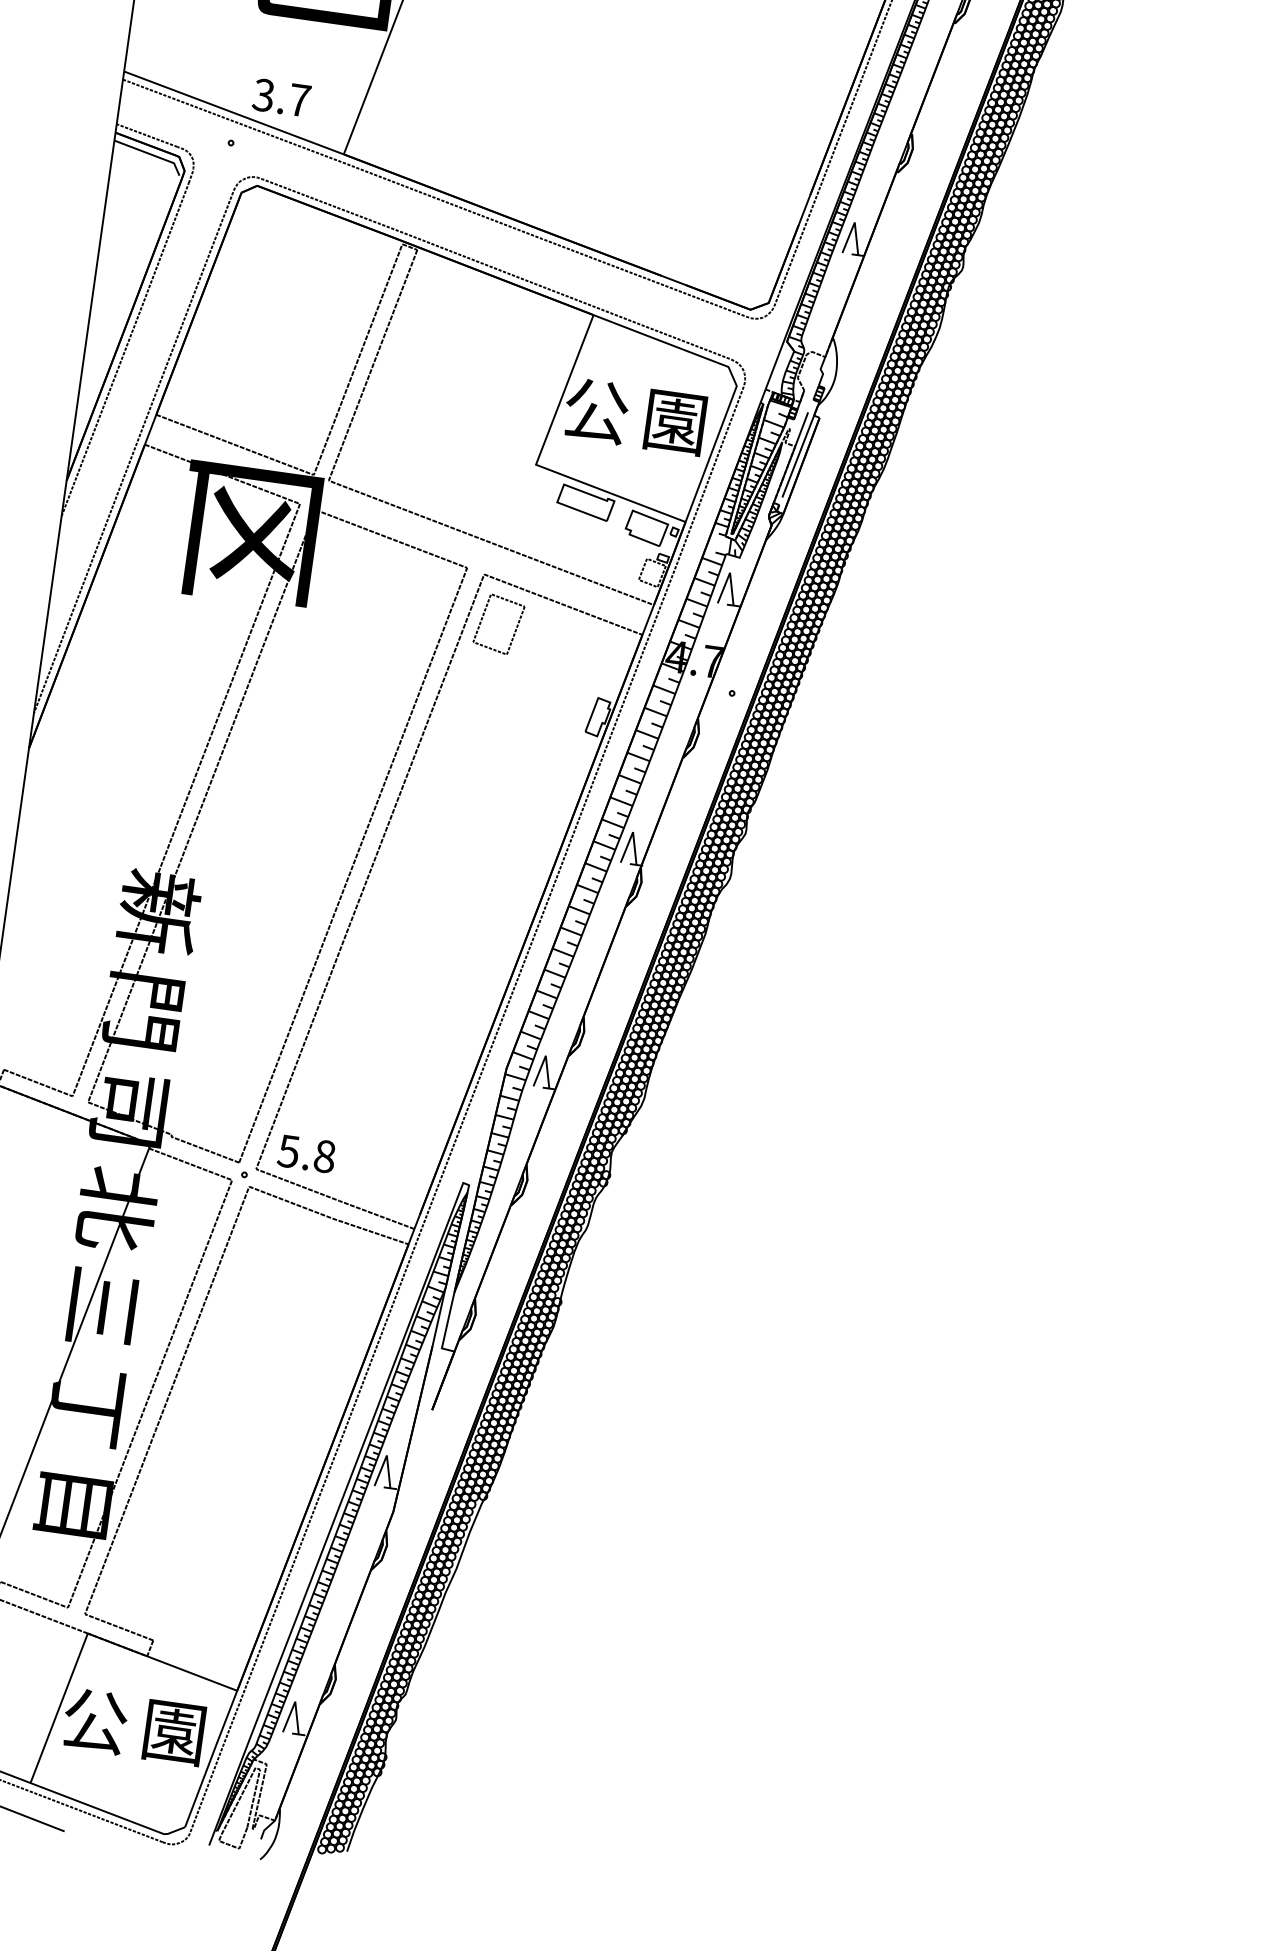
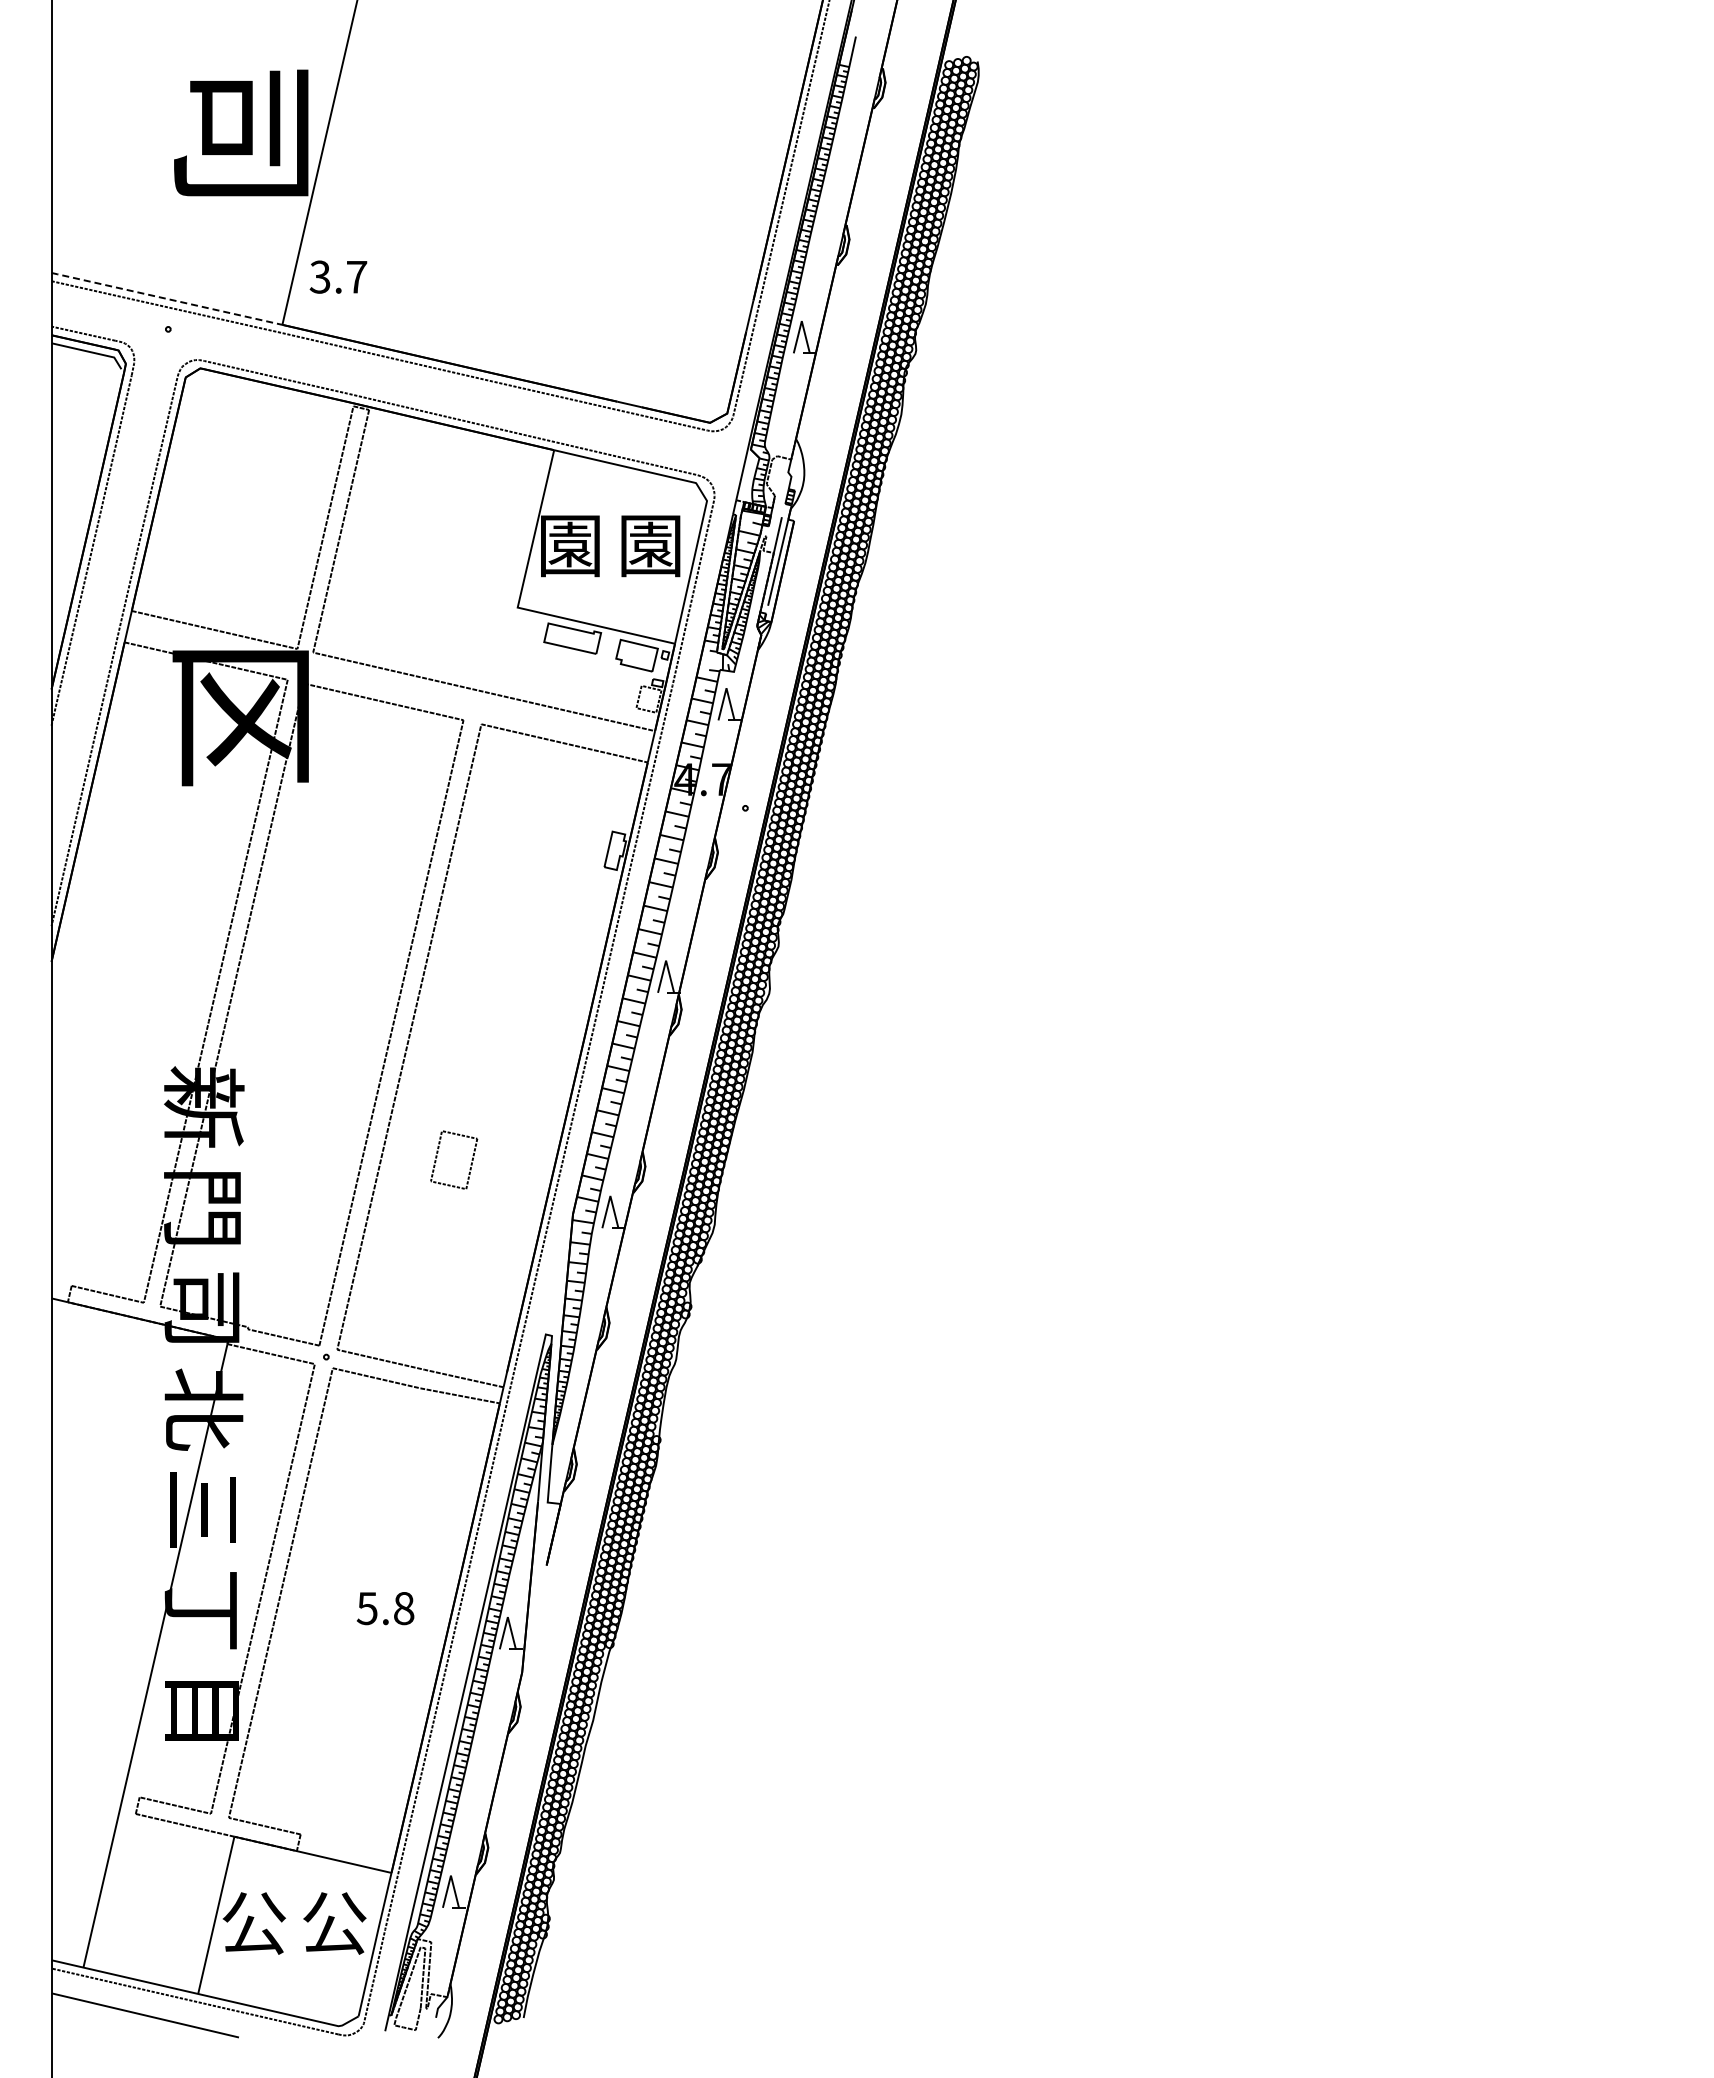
text: (281, 97) -> (338, 276), moved
line: (233, 112) -> (166, 298), solid -> dashed
text: (596, 411) -> (570, 545), 公 -> 園
part: (514, 630) -> (470, 1164), moved
text: (306, 1153) -> (385, 1608), moved
text: (174, 1732) -> (334, 1923), 園 -> 公

